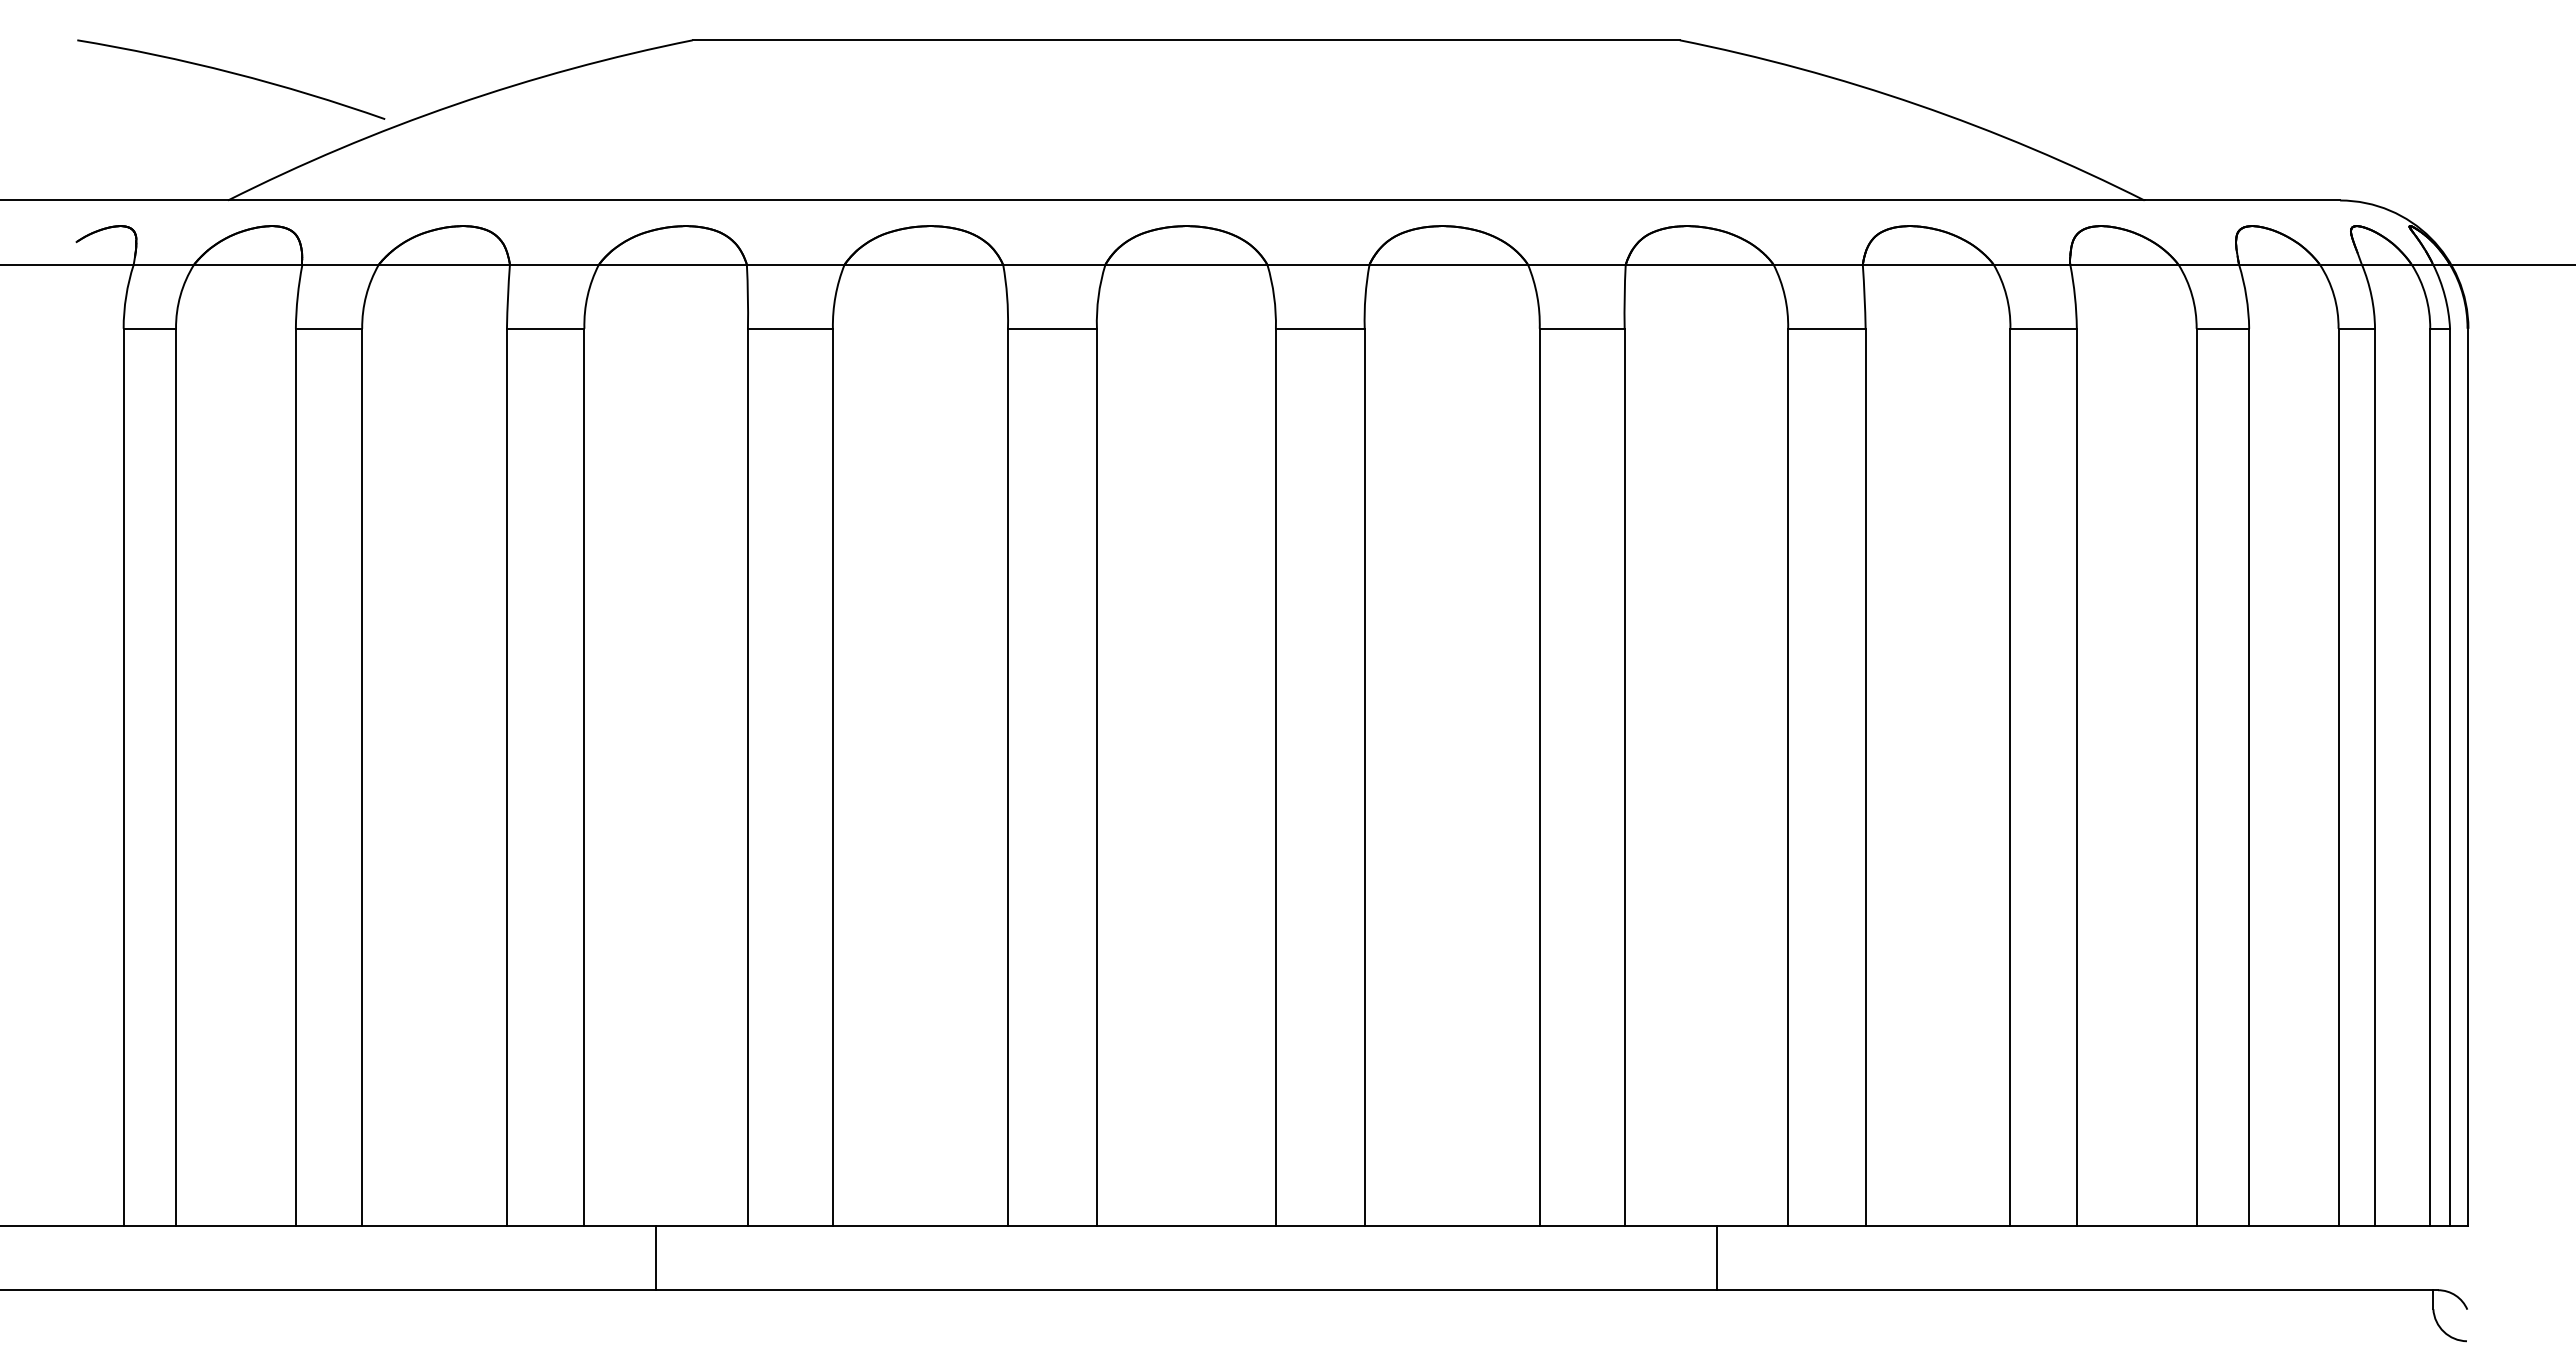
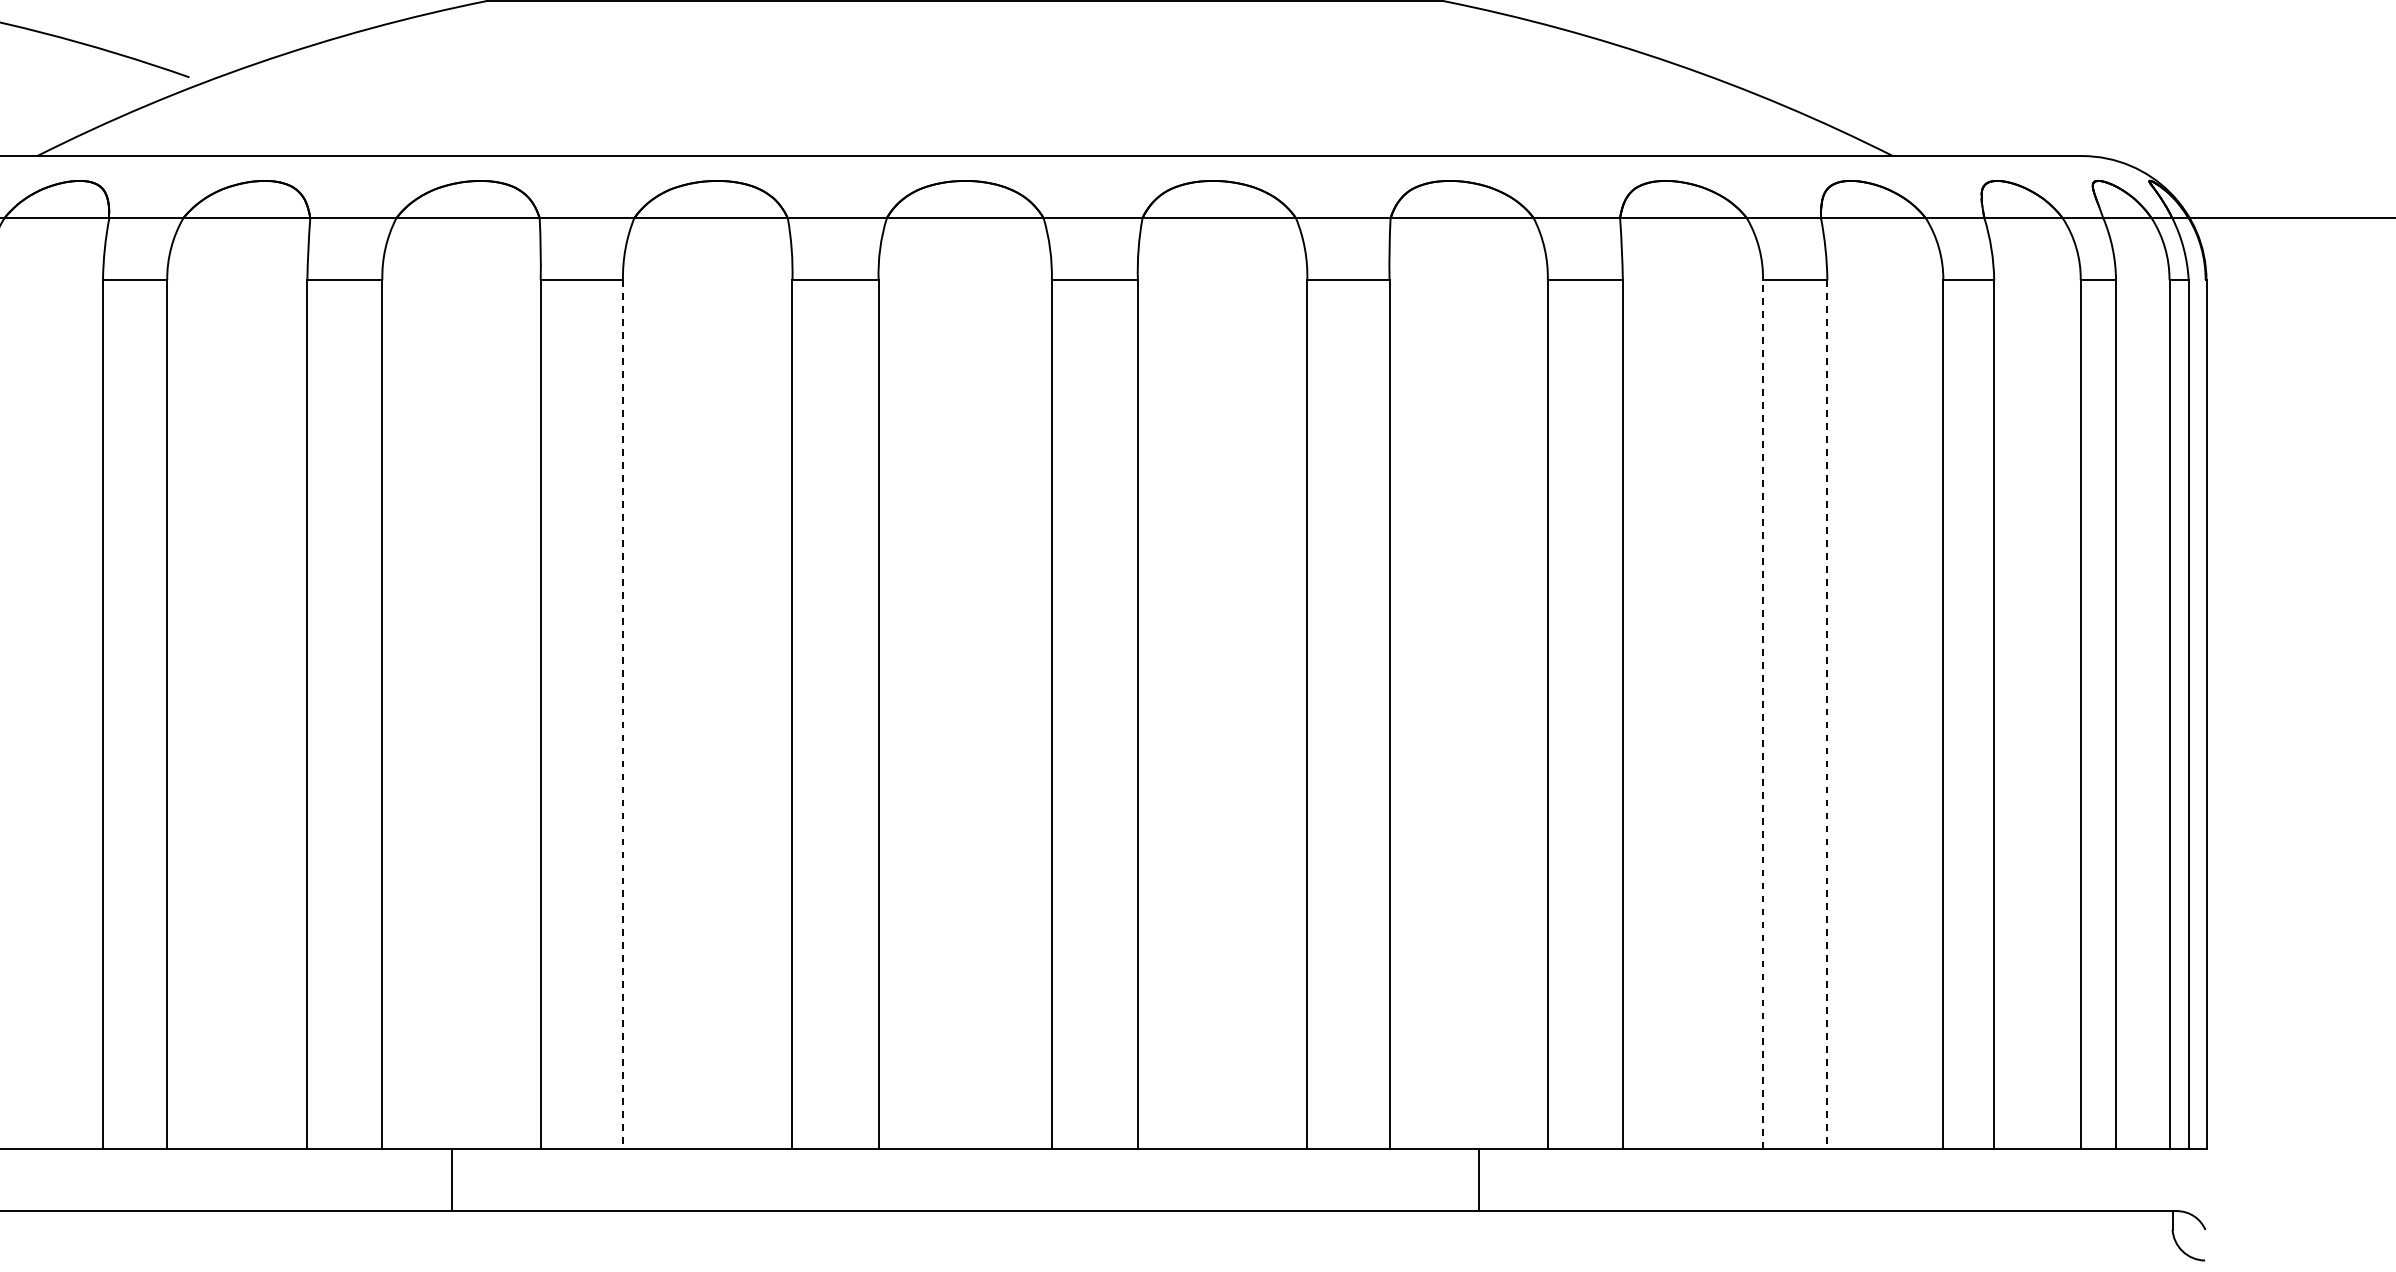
line: (832, 777) -> (622, 714), solid -> dashed
line: (2010, 777) -> (1763, 714), solid -> dashed
line: (2076, 777) -> (1827, 714), solid -> dashed

